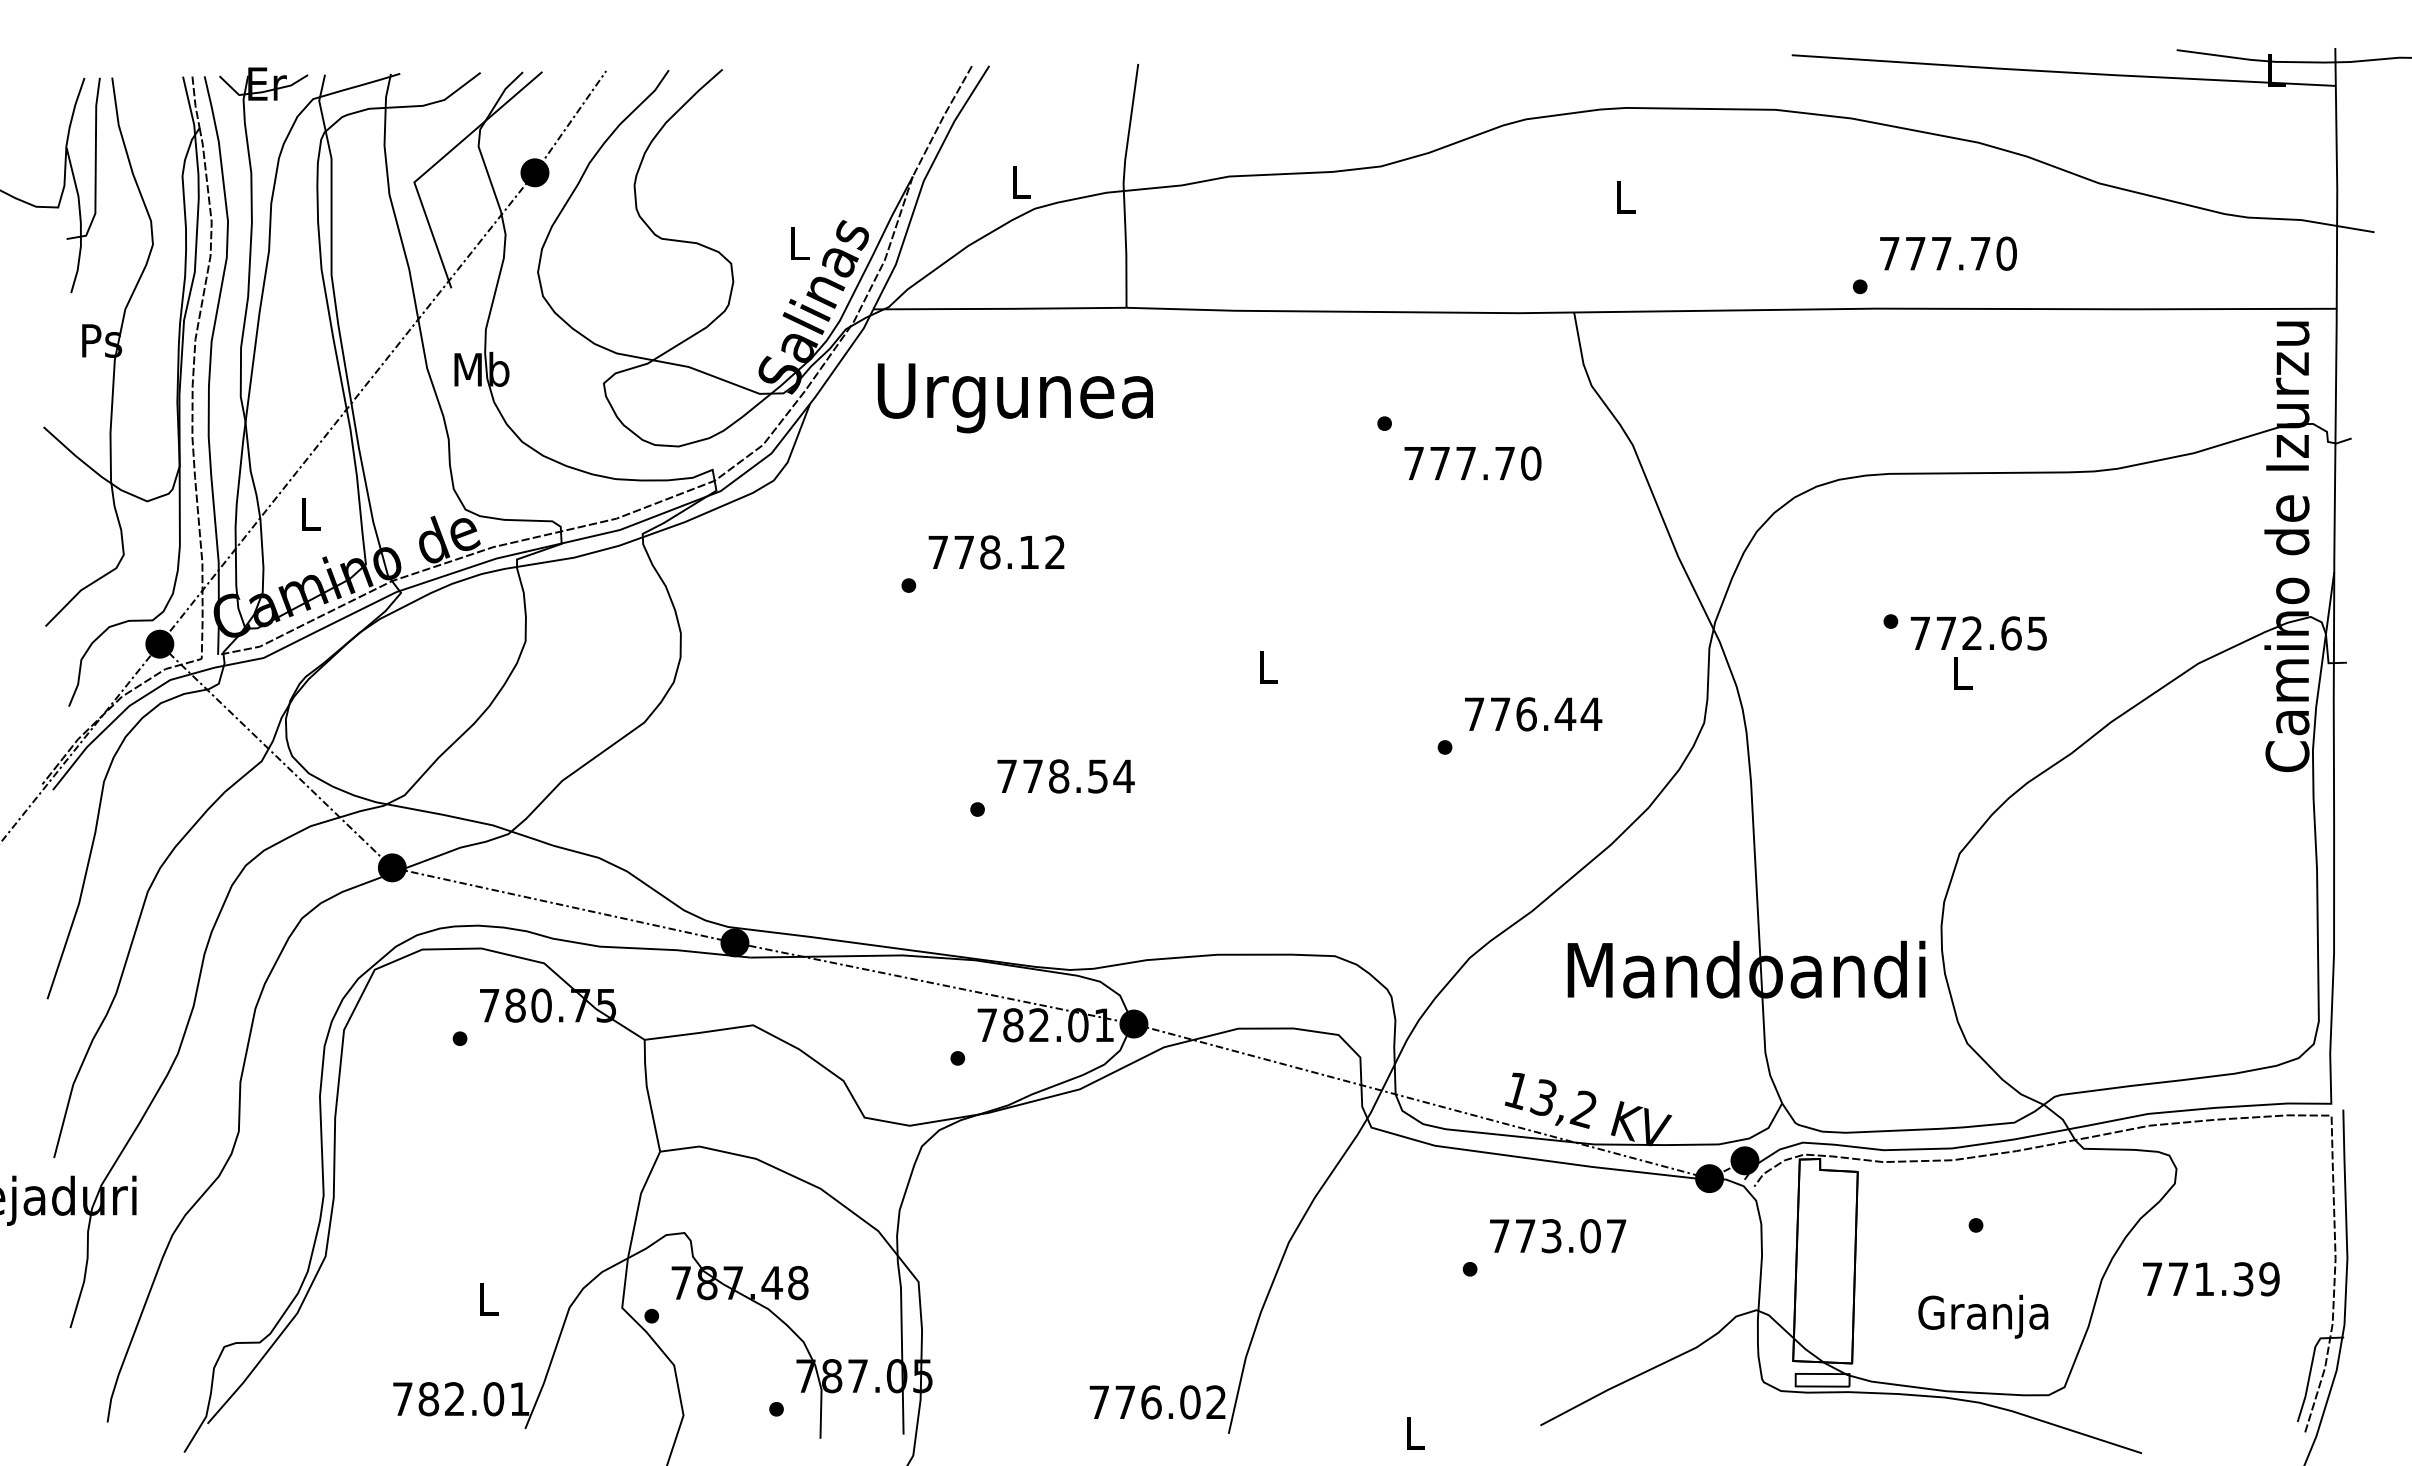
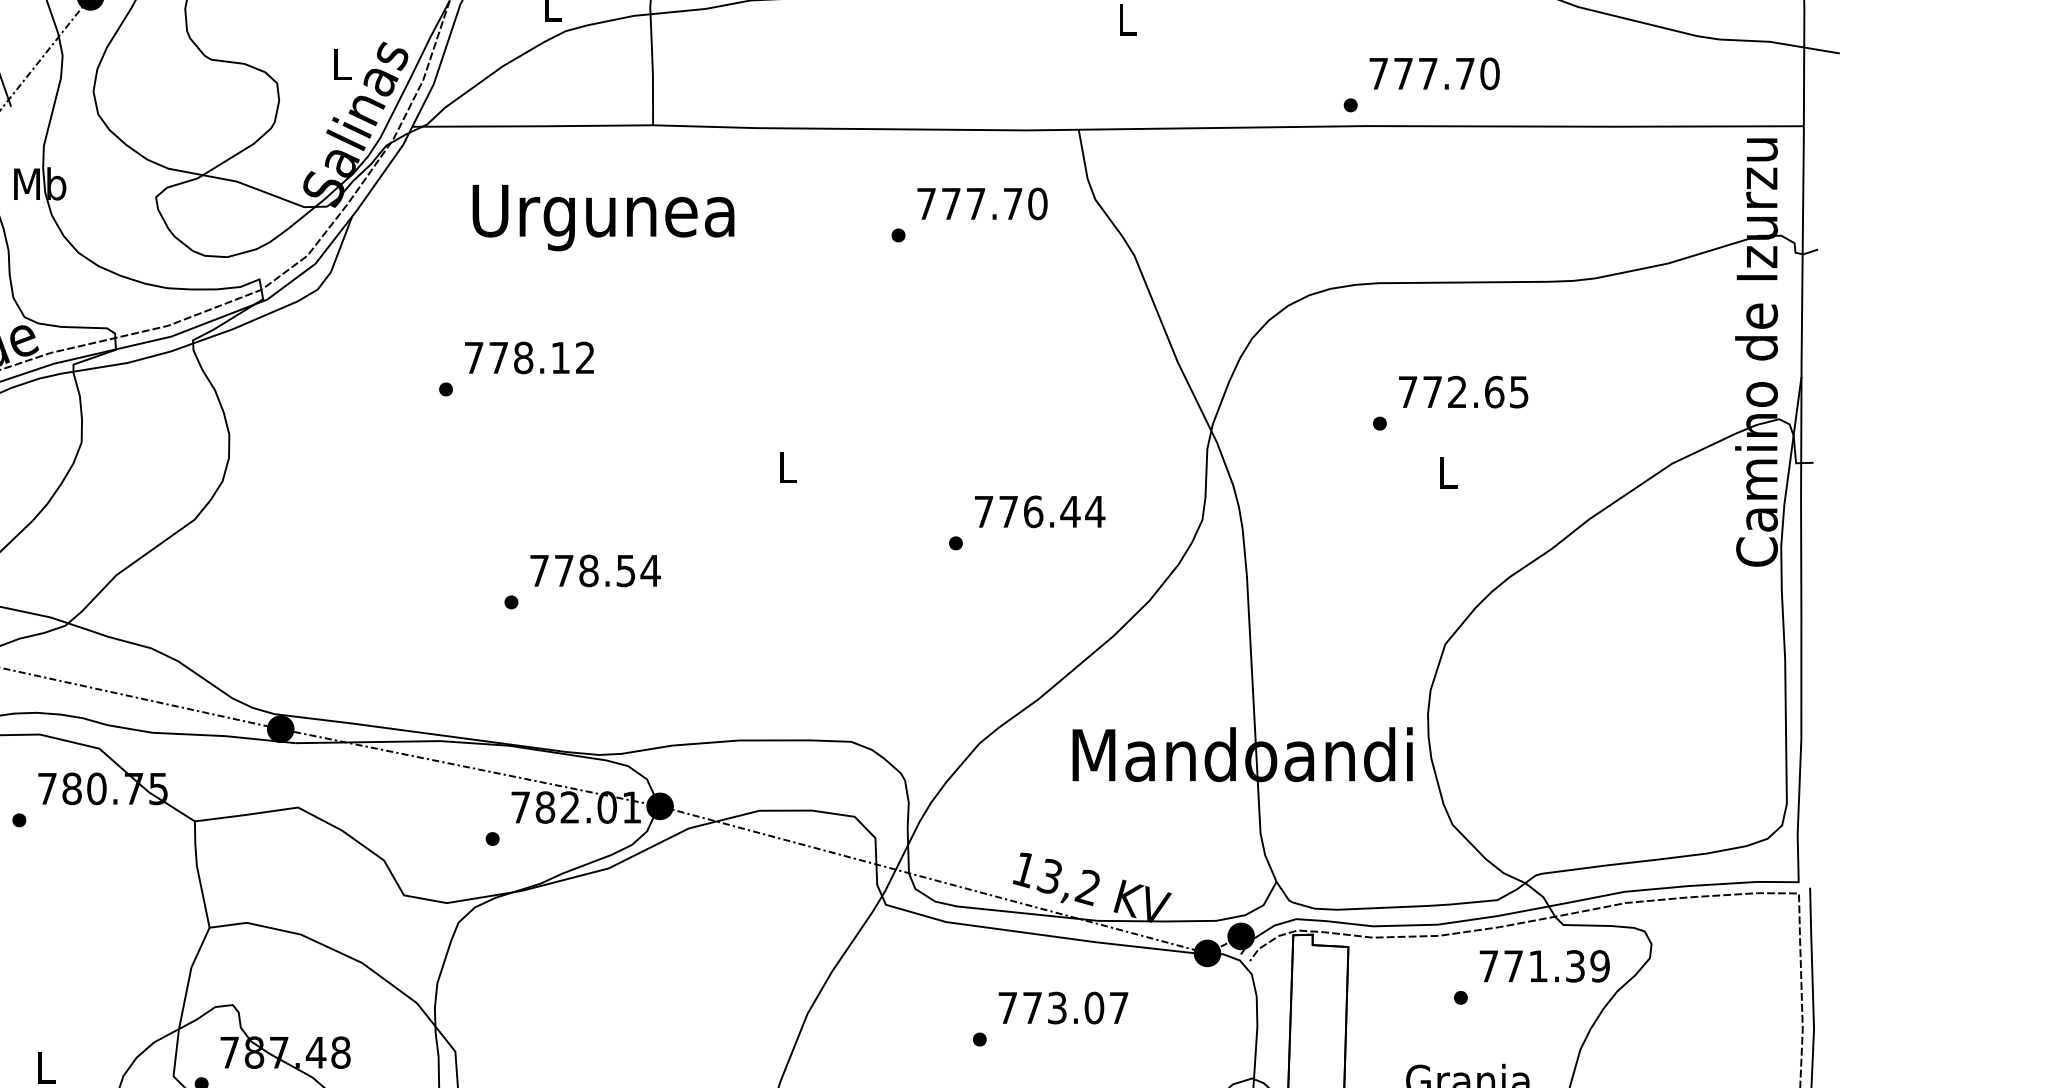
text: (1014, 398) -> (602, 218), moved
text: (1472, 463) -> (982, 203), moved
text: (1978, 633) -> (1463, 392), moved
text: (2211, 1279) -> (1545, 966), moved

